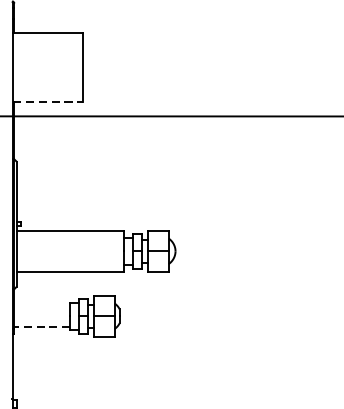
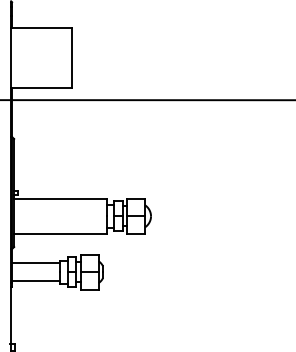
line: (49, 101) -> (42, 87), dashed -> solid
line: (41, 306) -> (35, 263), added
line: (41, 327) -> (35, 281), dashed -> solid

